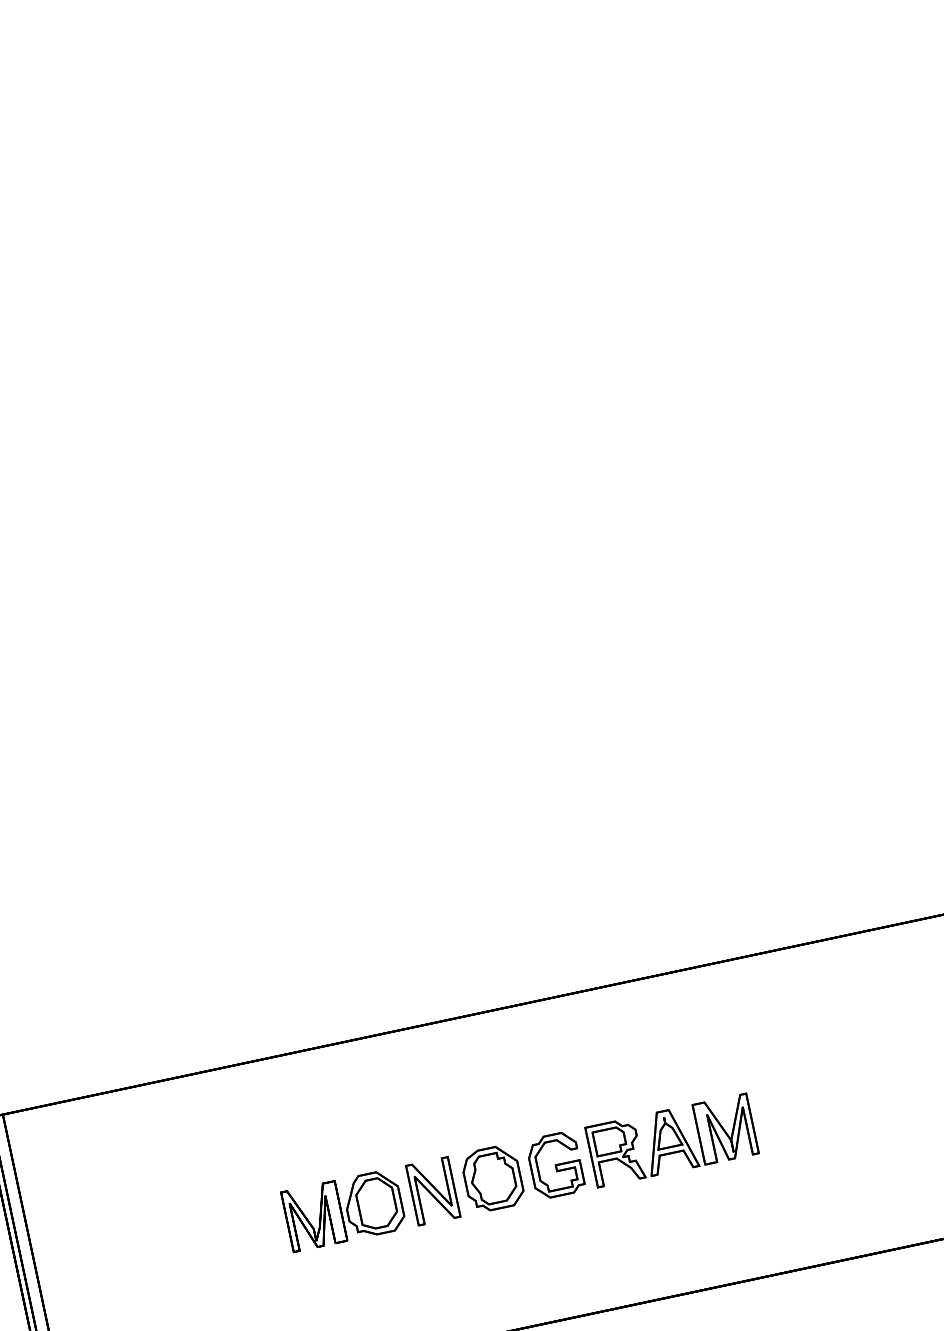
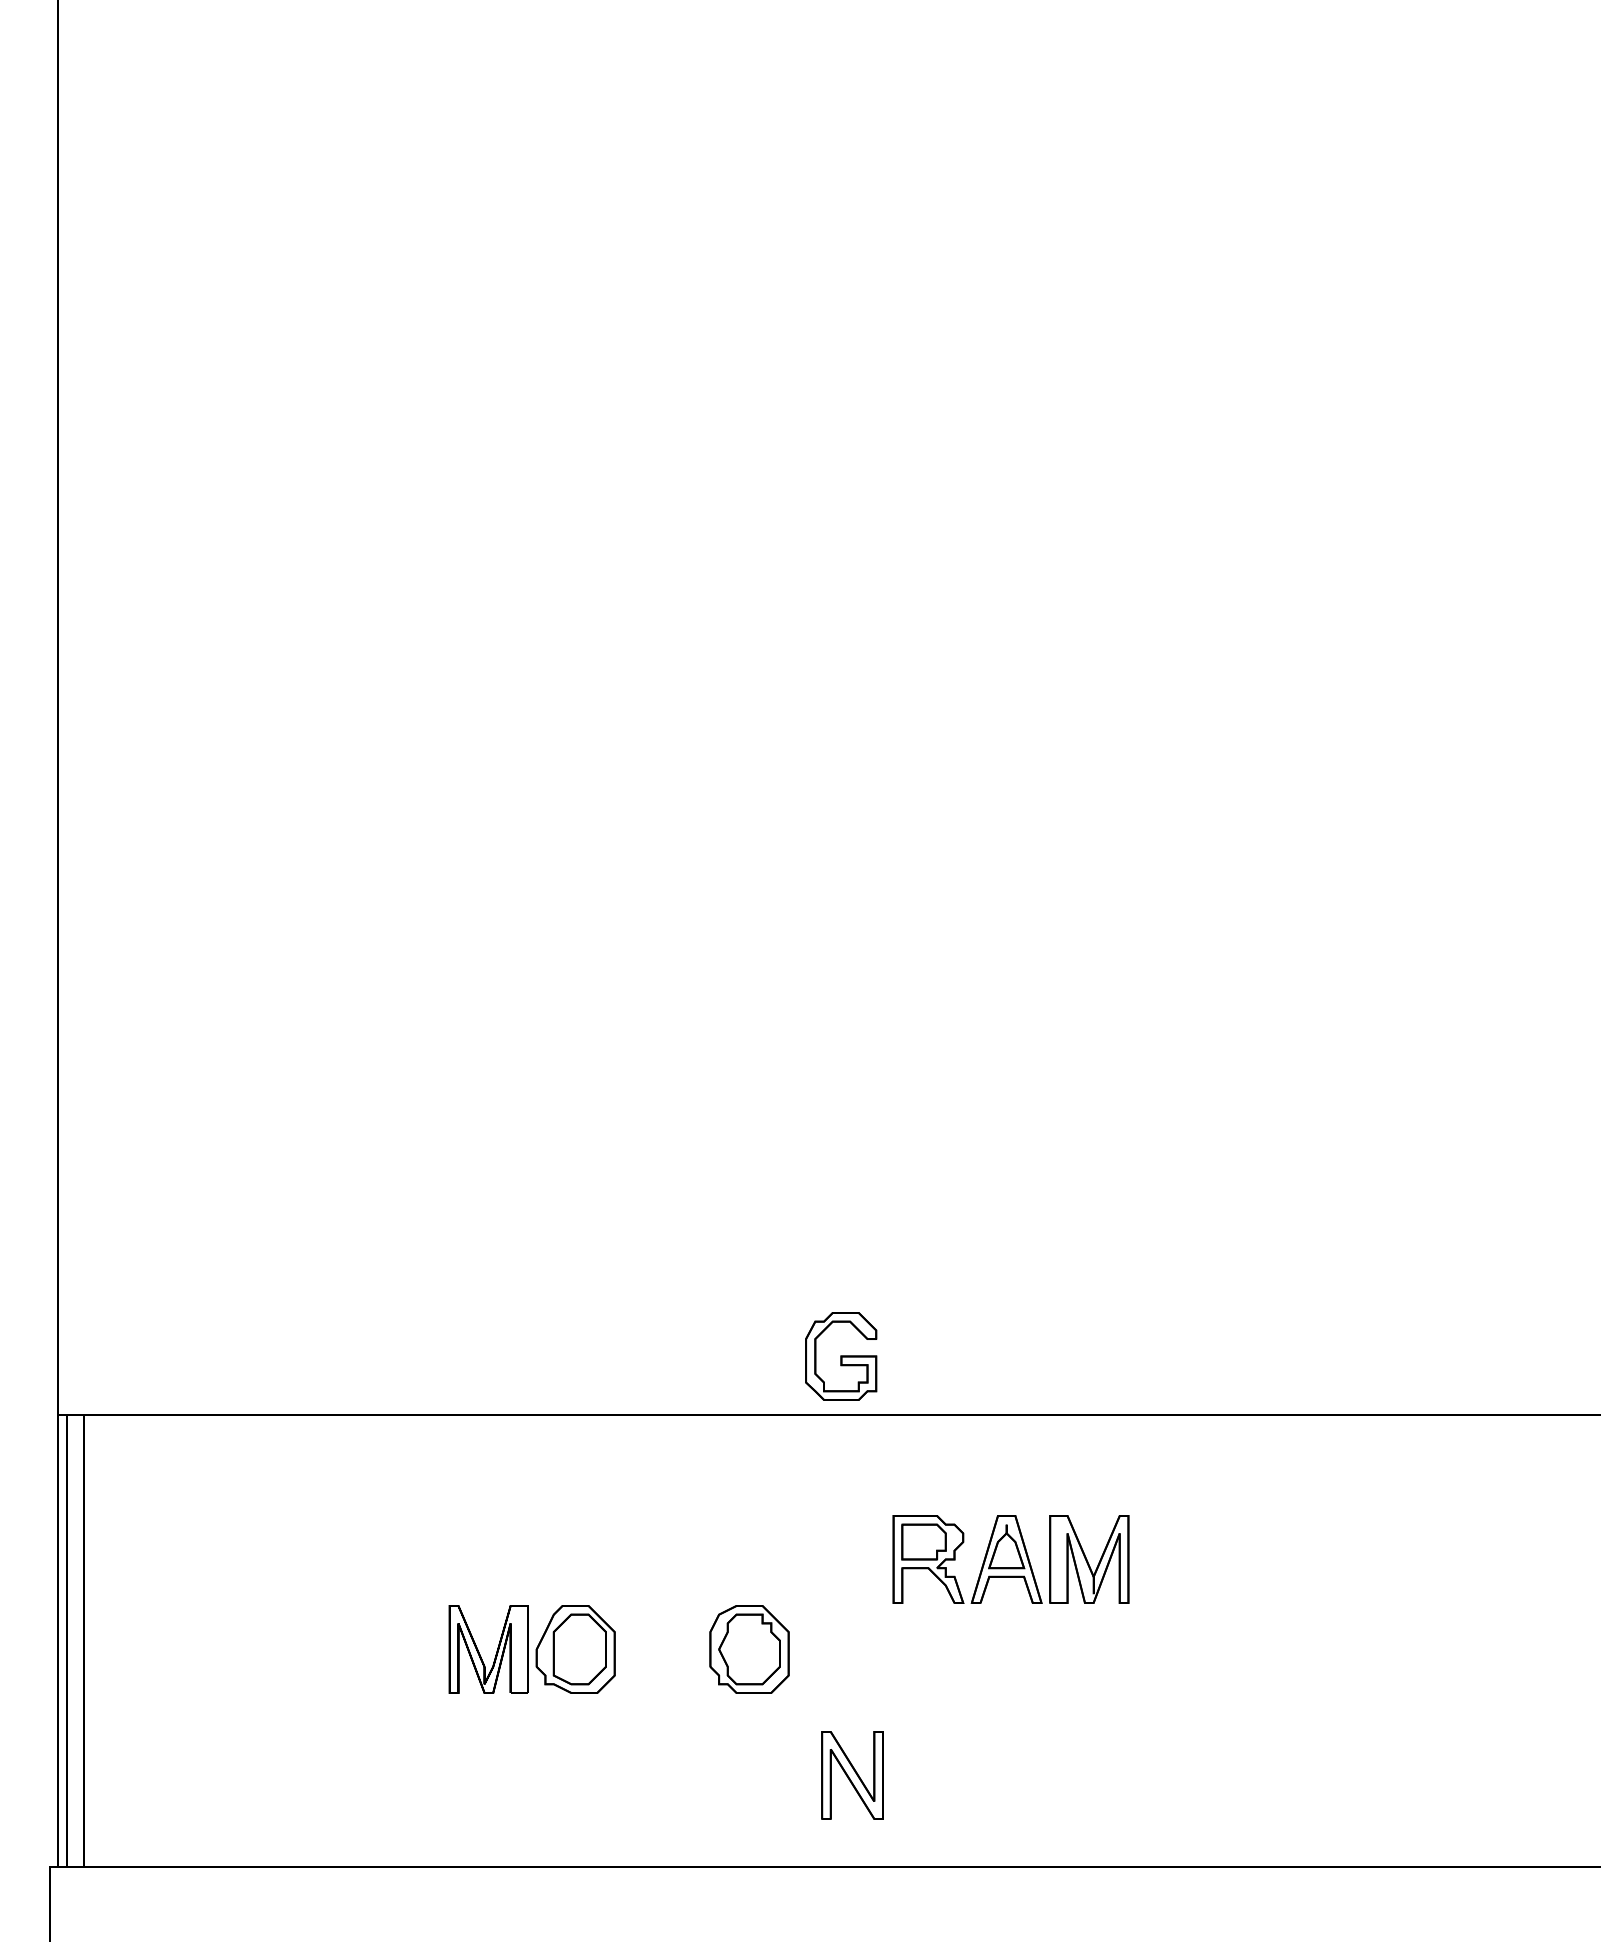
part: (671, 1140) -> (1010, 1559), moved
part: (555, 1165) -> (841, 1356), moved
part: (433, 1191) -> (852, 1775), moved

